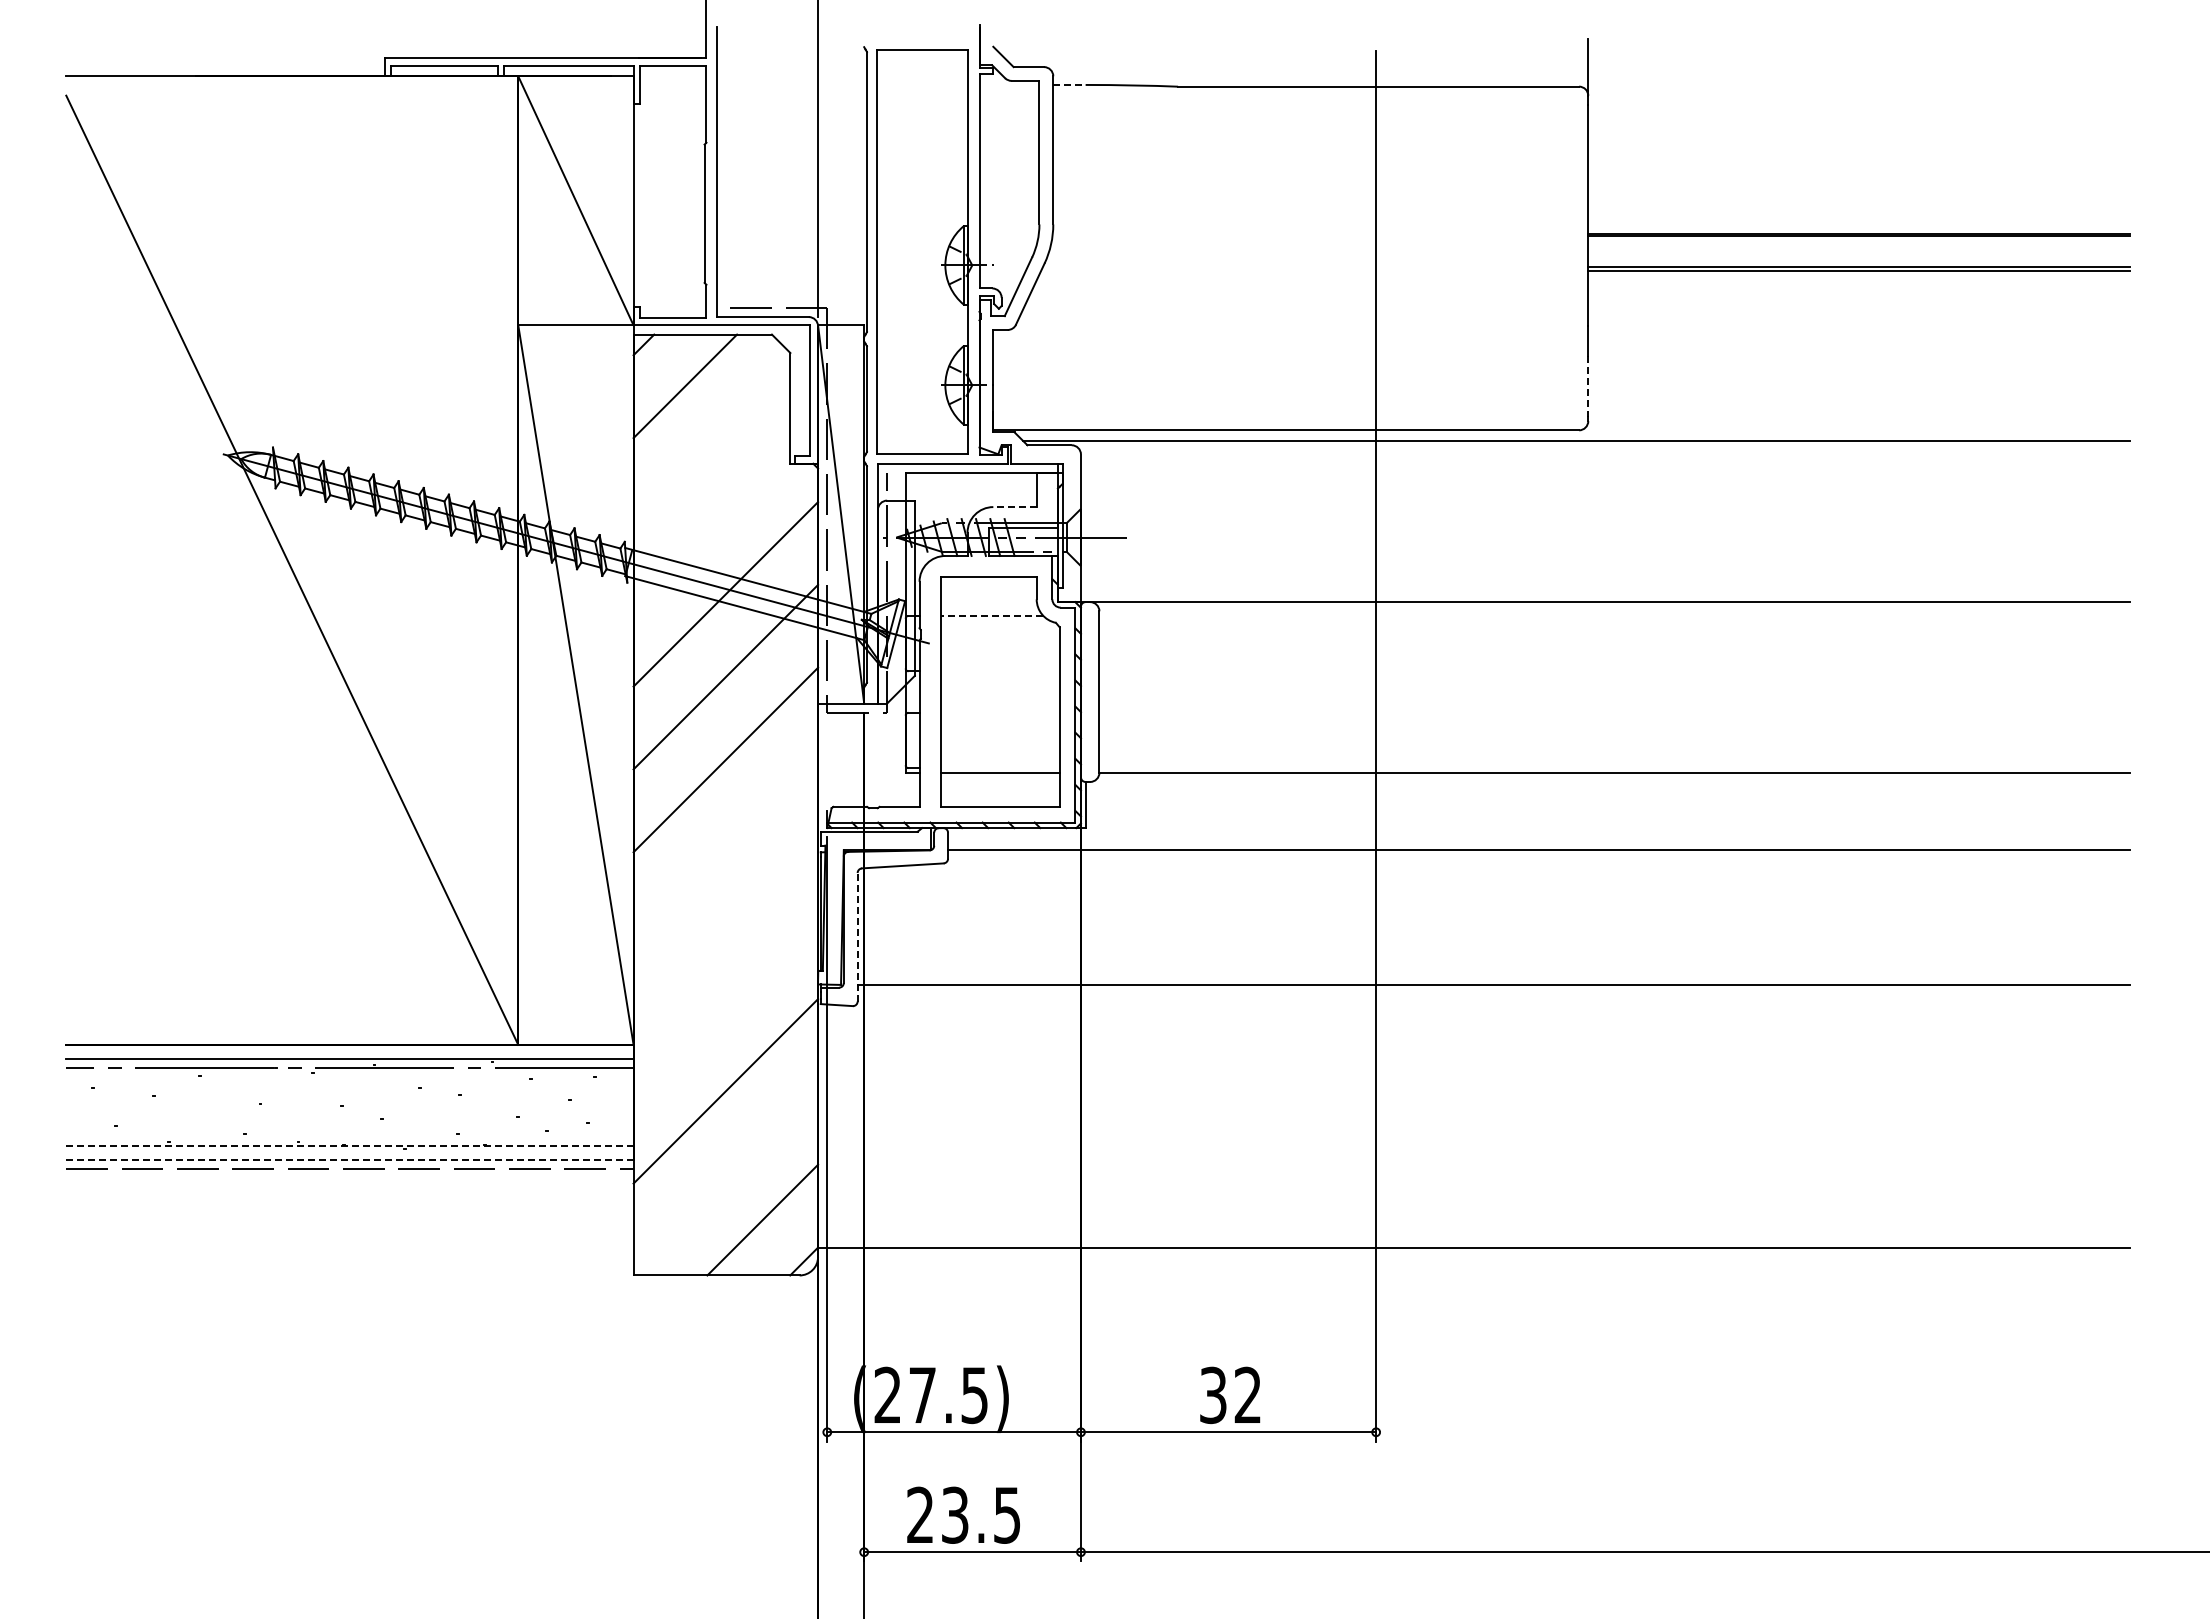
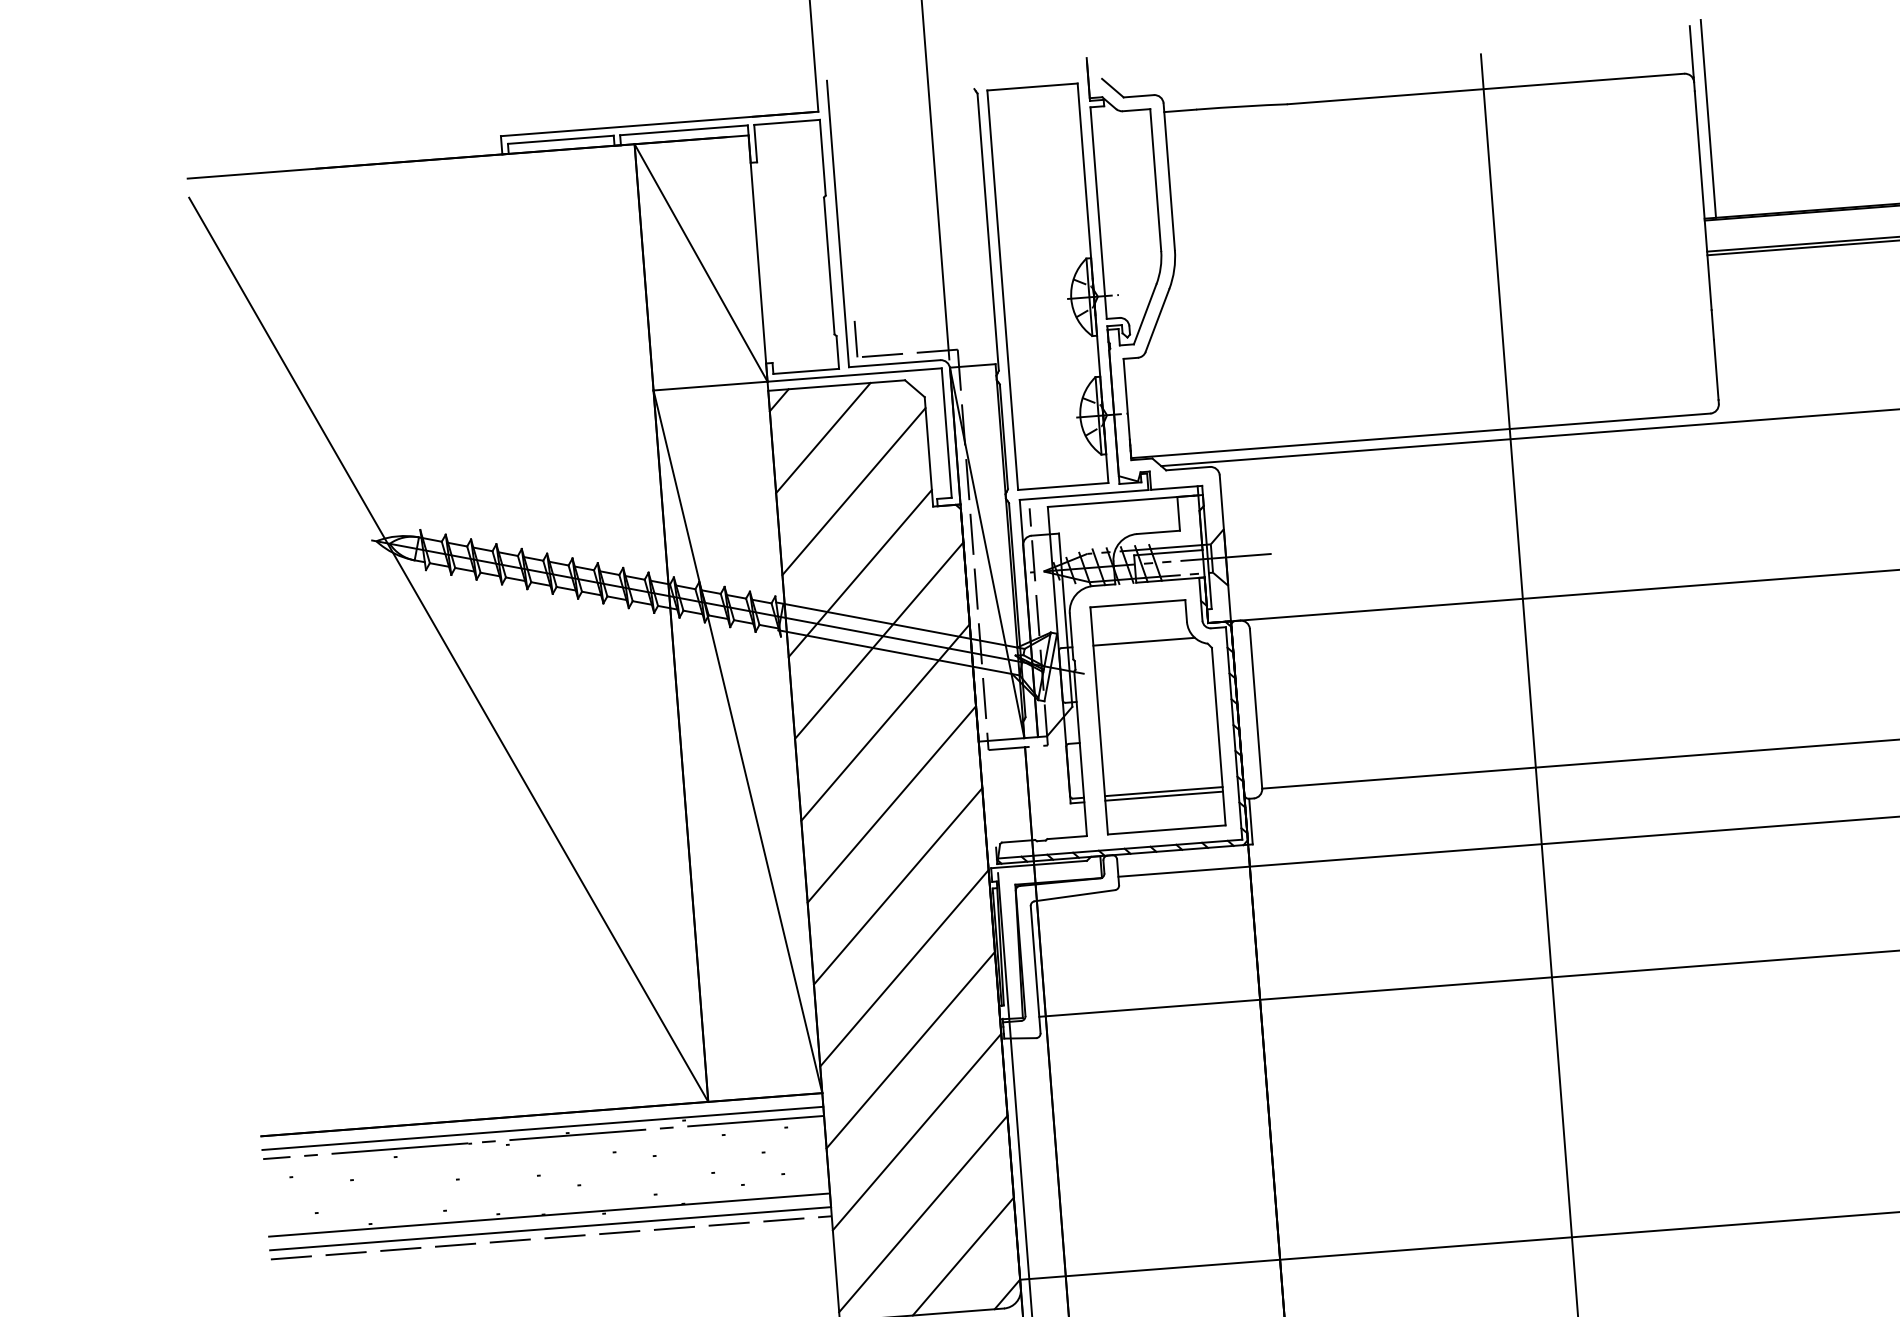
line: (1069, 84) -> (1180, 110), dashed -> solid
line: (1599, 133) -> (1708, 118), added
line: (725, 288) -> (855, 338), added
line: (1588, 387) -> (1716, 370), dashed -> solid
line: (711, 442) -> (853, 491), added
line: (1015, 507) -> (1159, 532), dashed -> solid
line: (711, 524) -> (859, 572), added
line: (991, 615) -> (1143, 641), dashed -> solid
line: (999, 768) -> (1163, 792), added
line: (725, 842) -> (897, 886), added
line: (725, 925) -> (904, 968), added
line: (857, 936) -> (1035, 968), dashed -> solid
line: (725, 1008) -> (910, 1050), added
line: (349, 1146) -> (549, 1215), dashed -> solid
line: (349, 1160) -> (550, 1229), dashed -> solid
line: (725, 1173) -> (922, 1213), added

